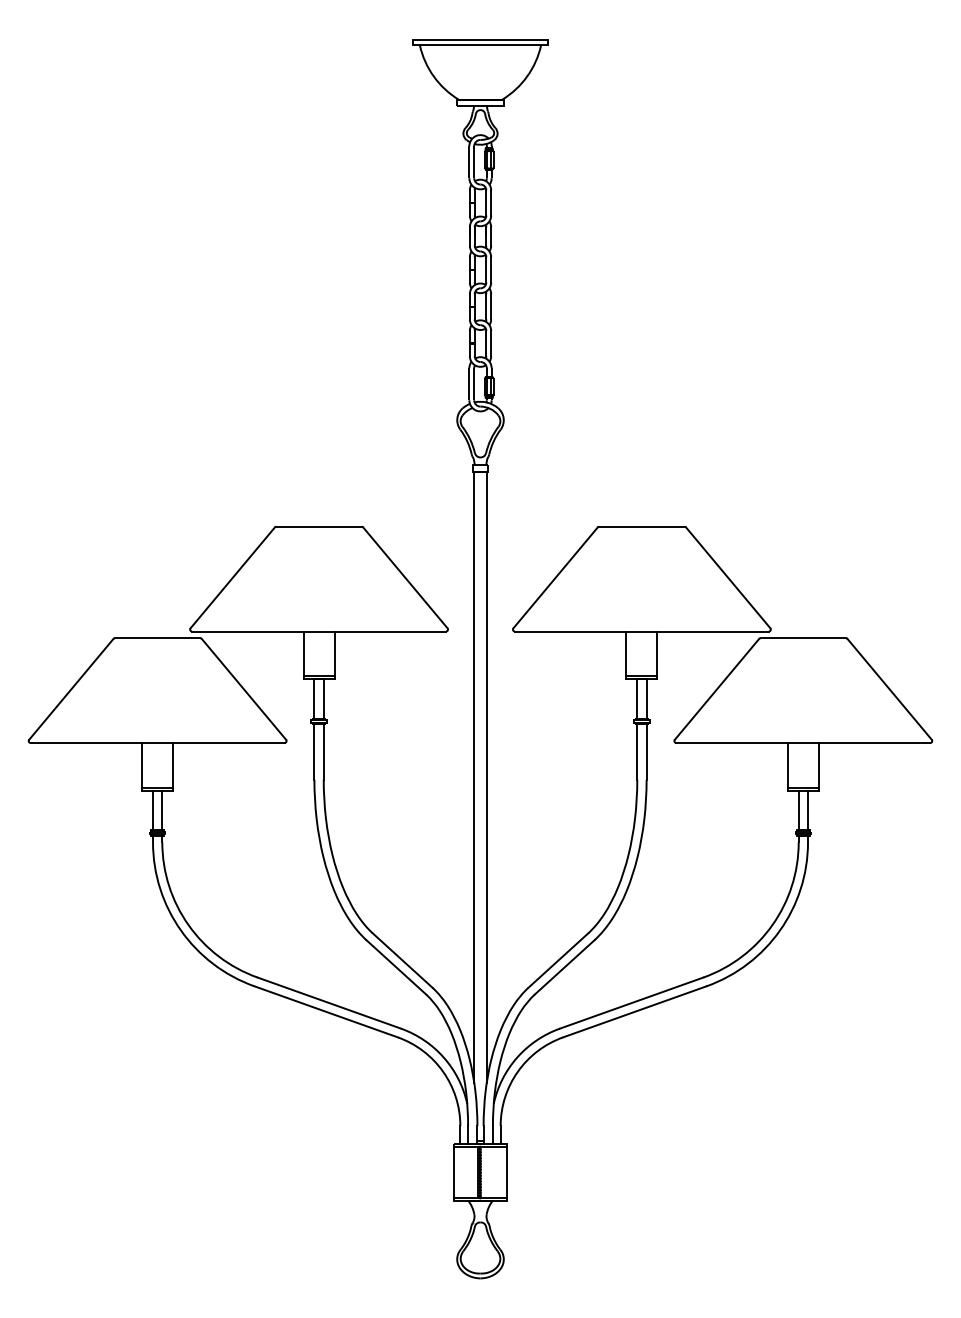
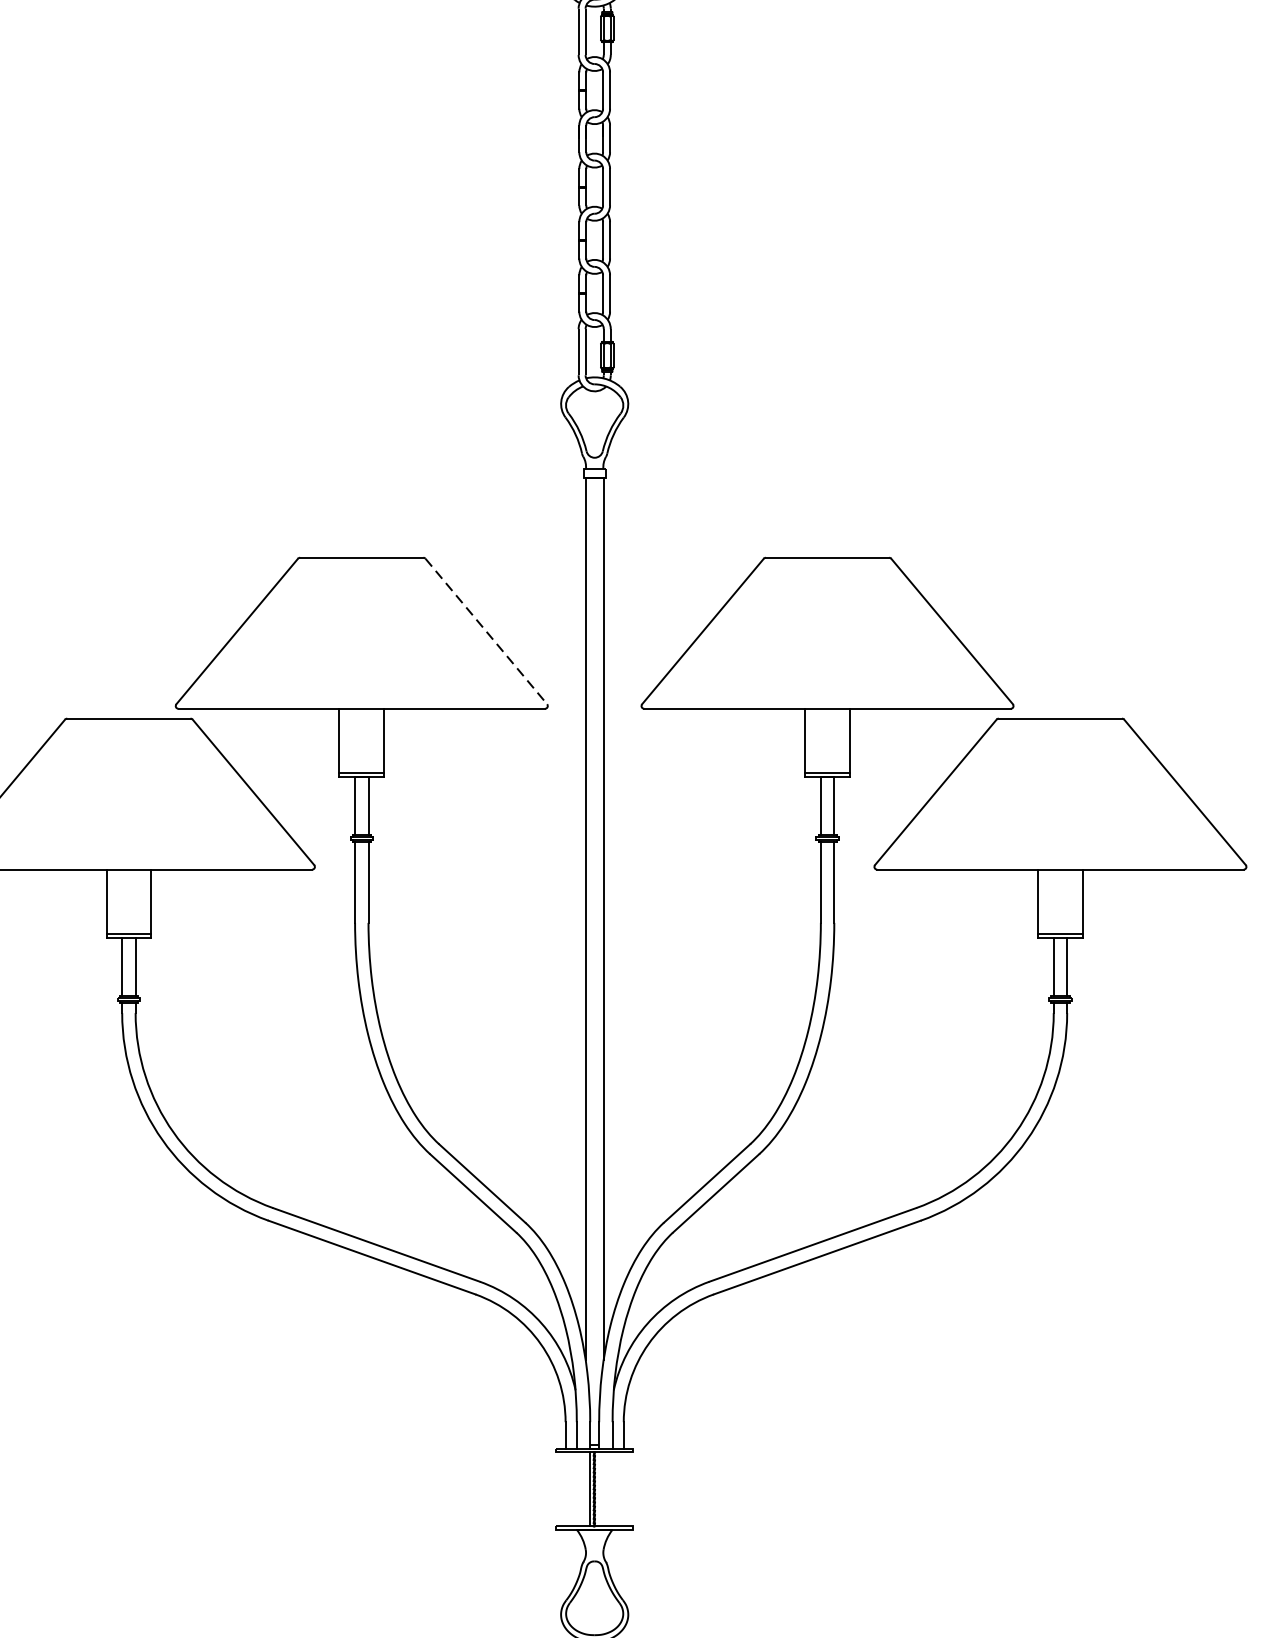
line: (405, 577) -> (486, 630), solid -> dashed
line: (454, 1172) -> (557, 1489), removed
line: (506, 1172) -> (632, 1489), removed

